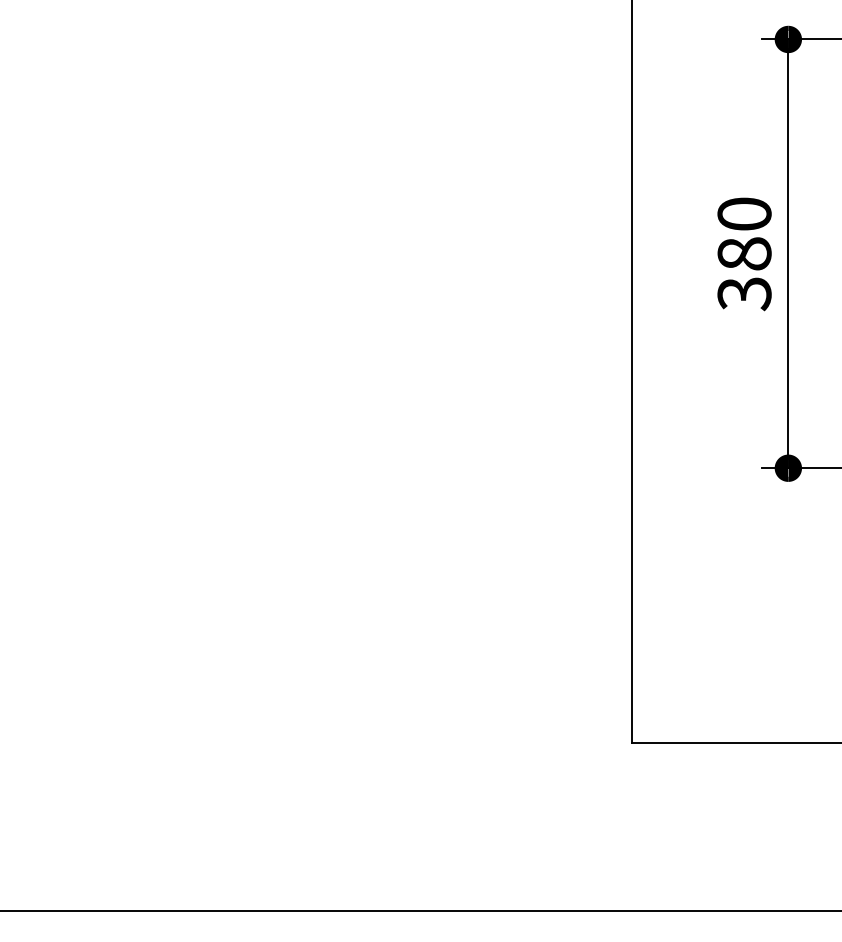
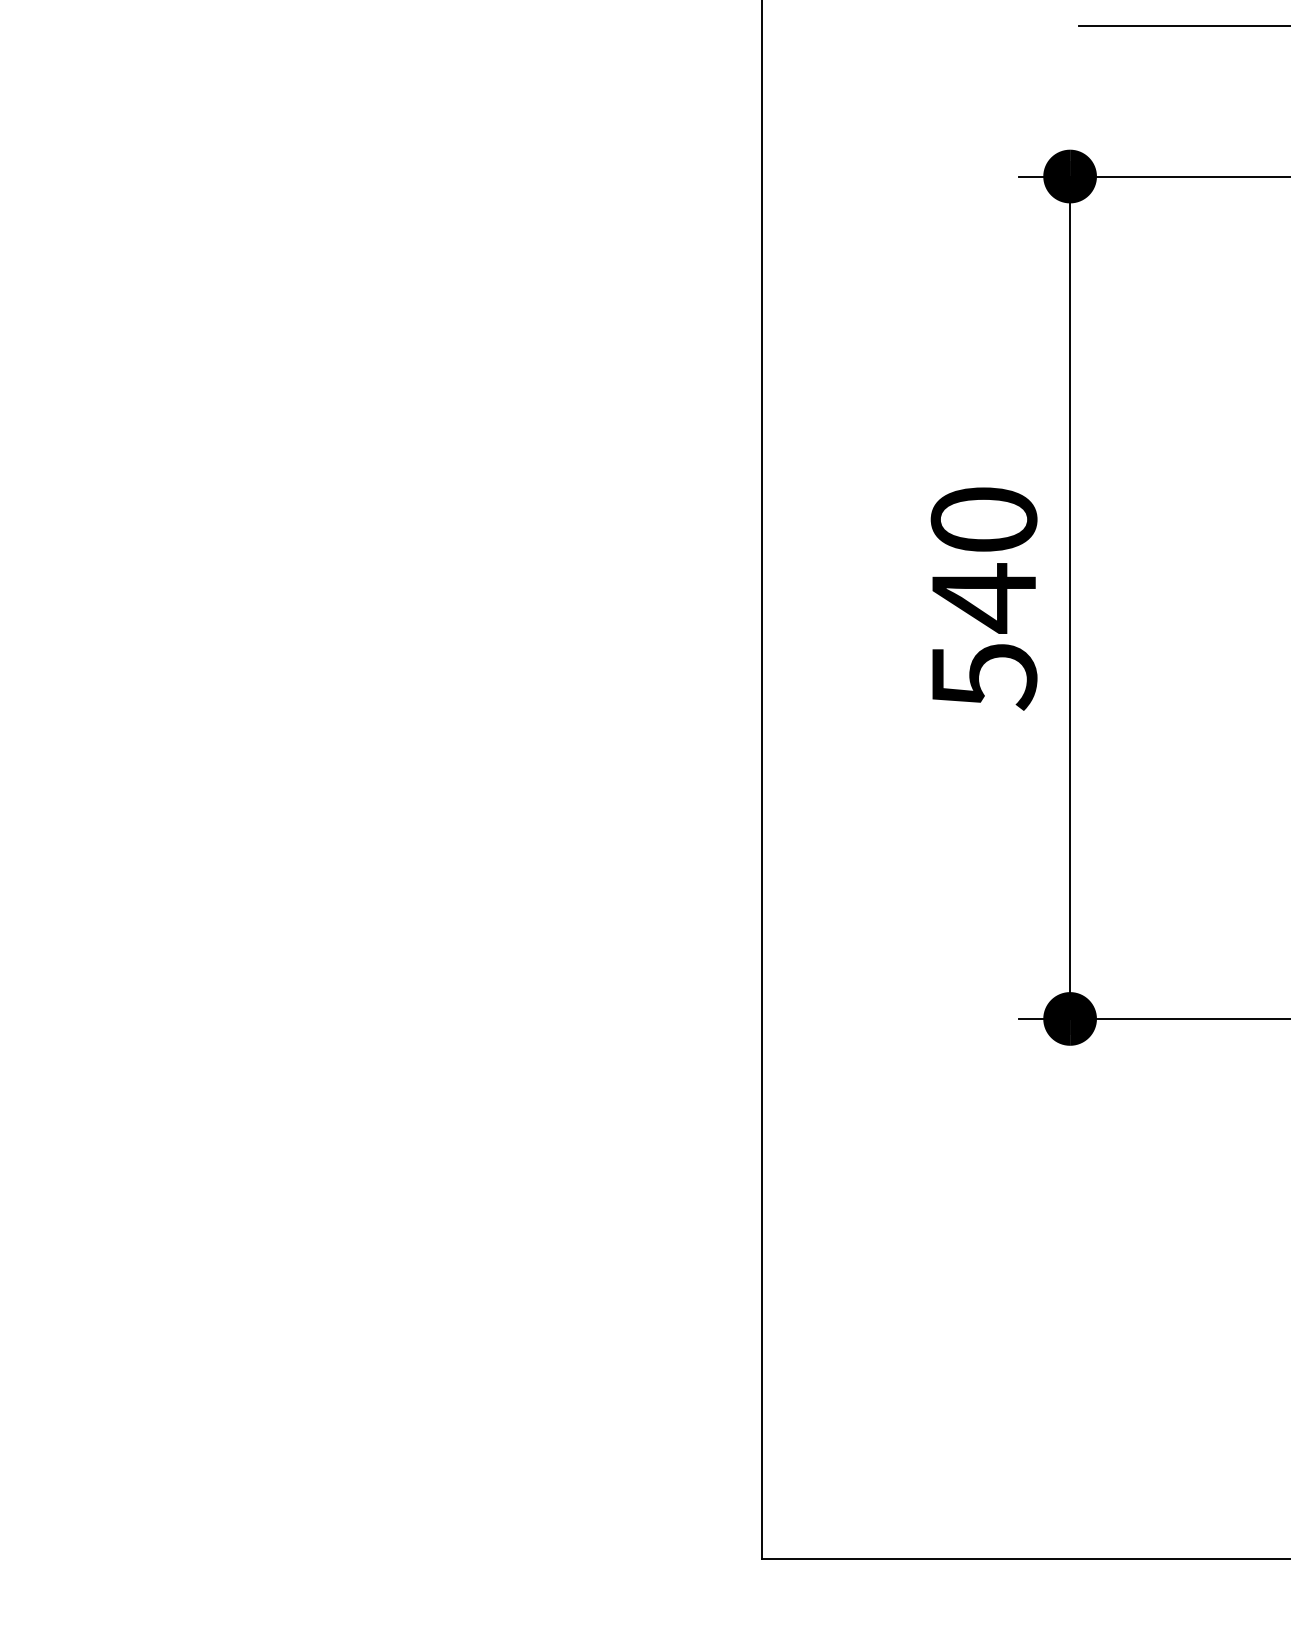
text: (744, 273) -> (983, 636), 380 -> 540

